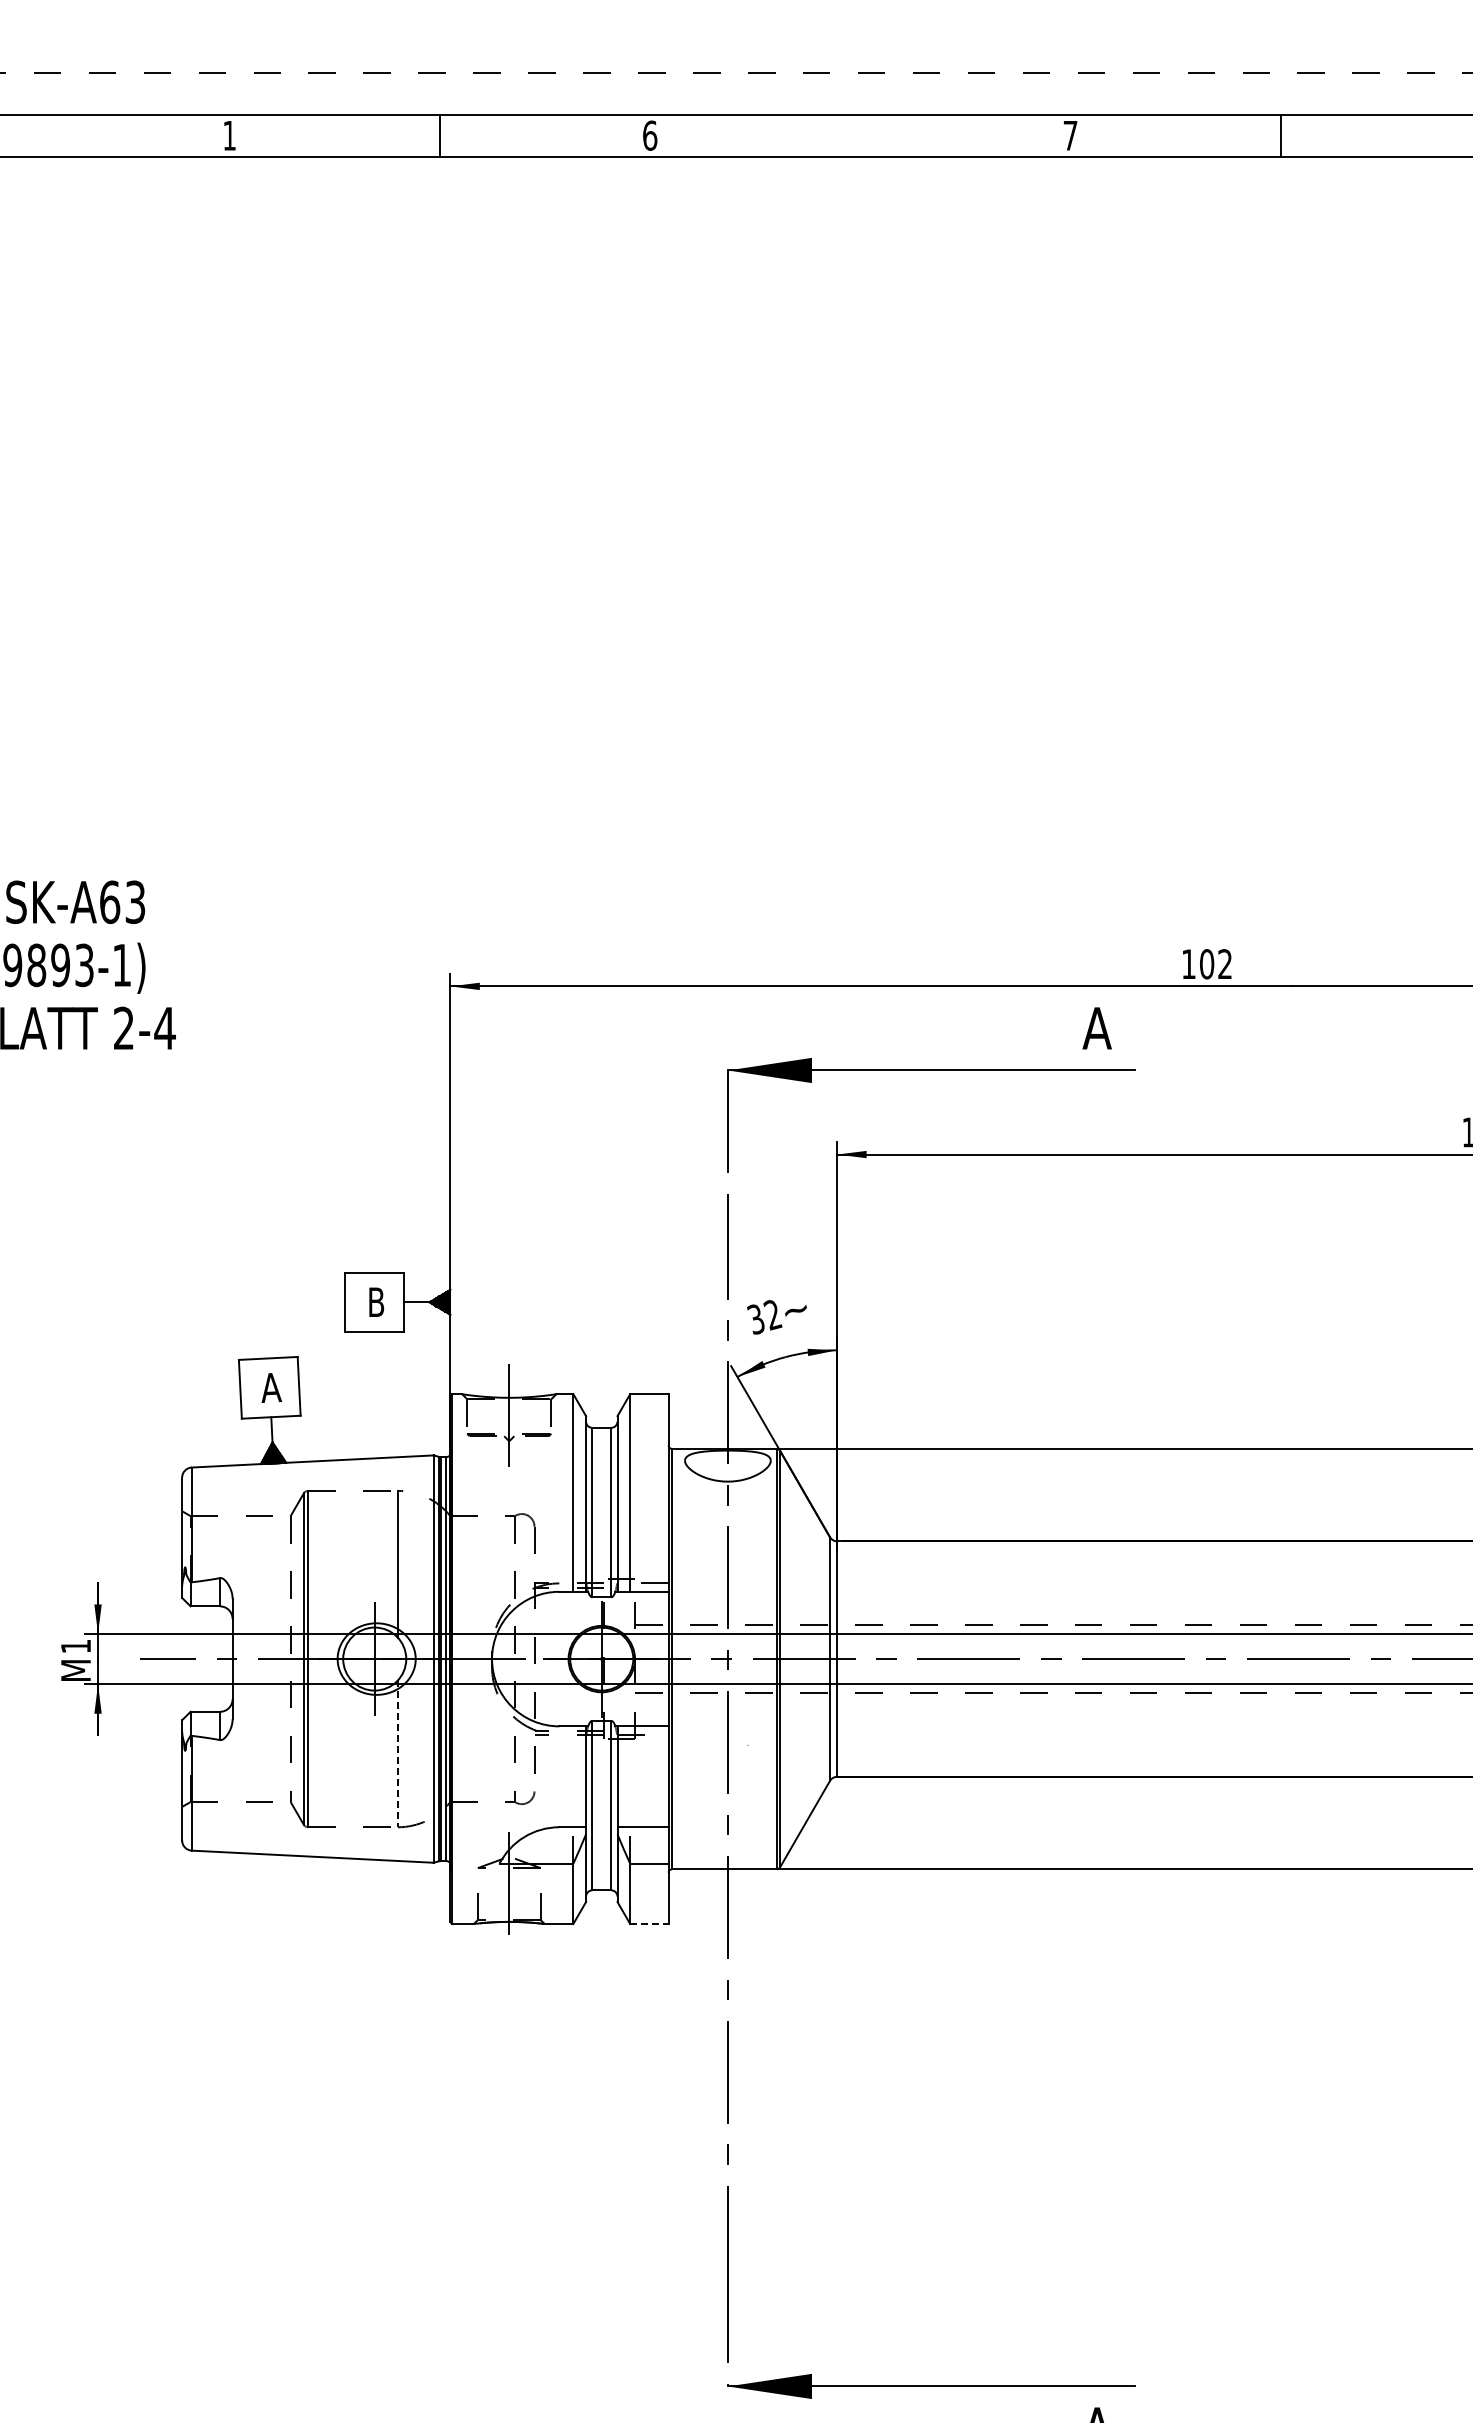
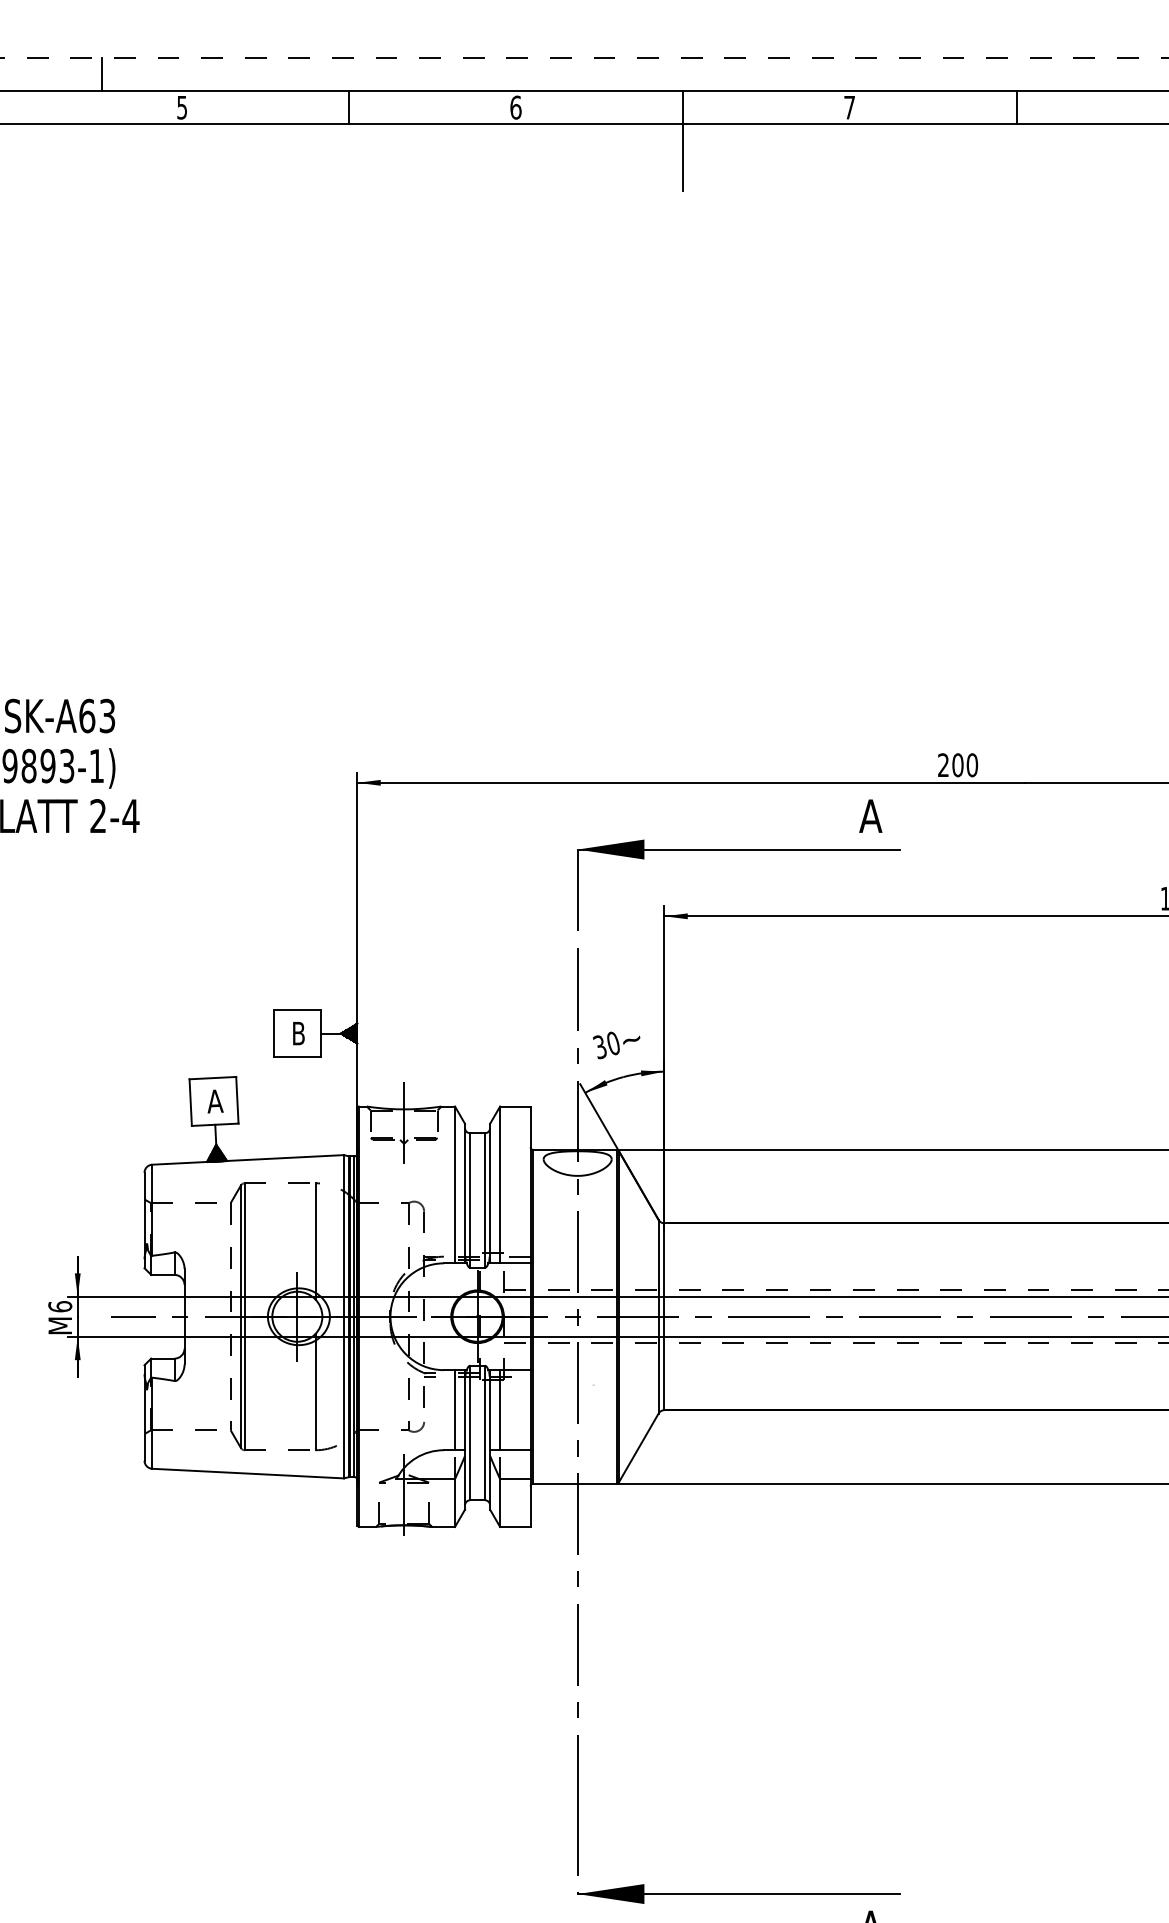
line: (128, 93) -> (101, 74), added
text: (229, 135) -> (182, 107), 1 -> 5
line: (860, 177) -> (682, 140), added
text: (1207, 964) -> (958, 765), 102 -> 200
text: (772, 1315) -> (613, 1044), 32 -> 30
text: (75, 1646) -> (59, 1306), 1 -> 6
line: (397, 1754) -> (315, 1392), dashed -> solid
line: (573, 1776) -> (455, 1409), added
line: (630, 1776) -> (500, 1409), added
line: (649, 1923) -> (515, 1526), dashed -> solid

